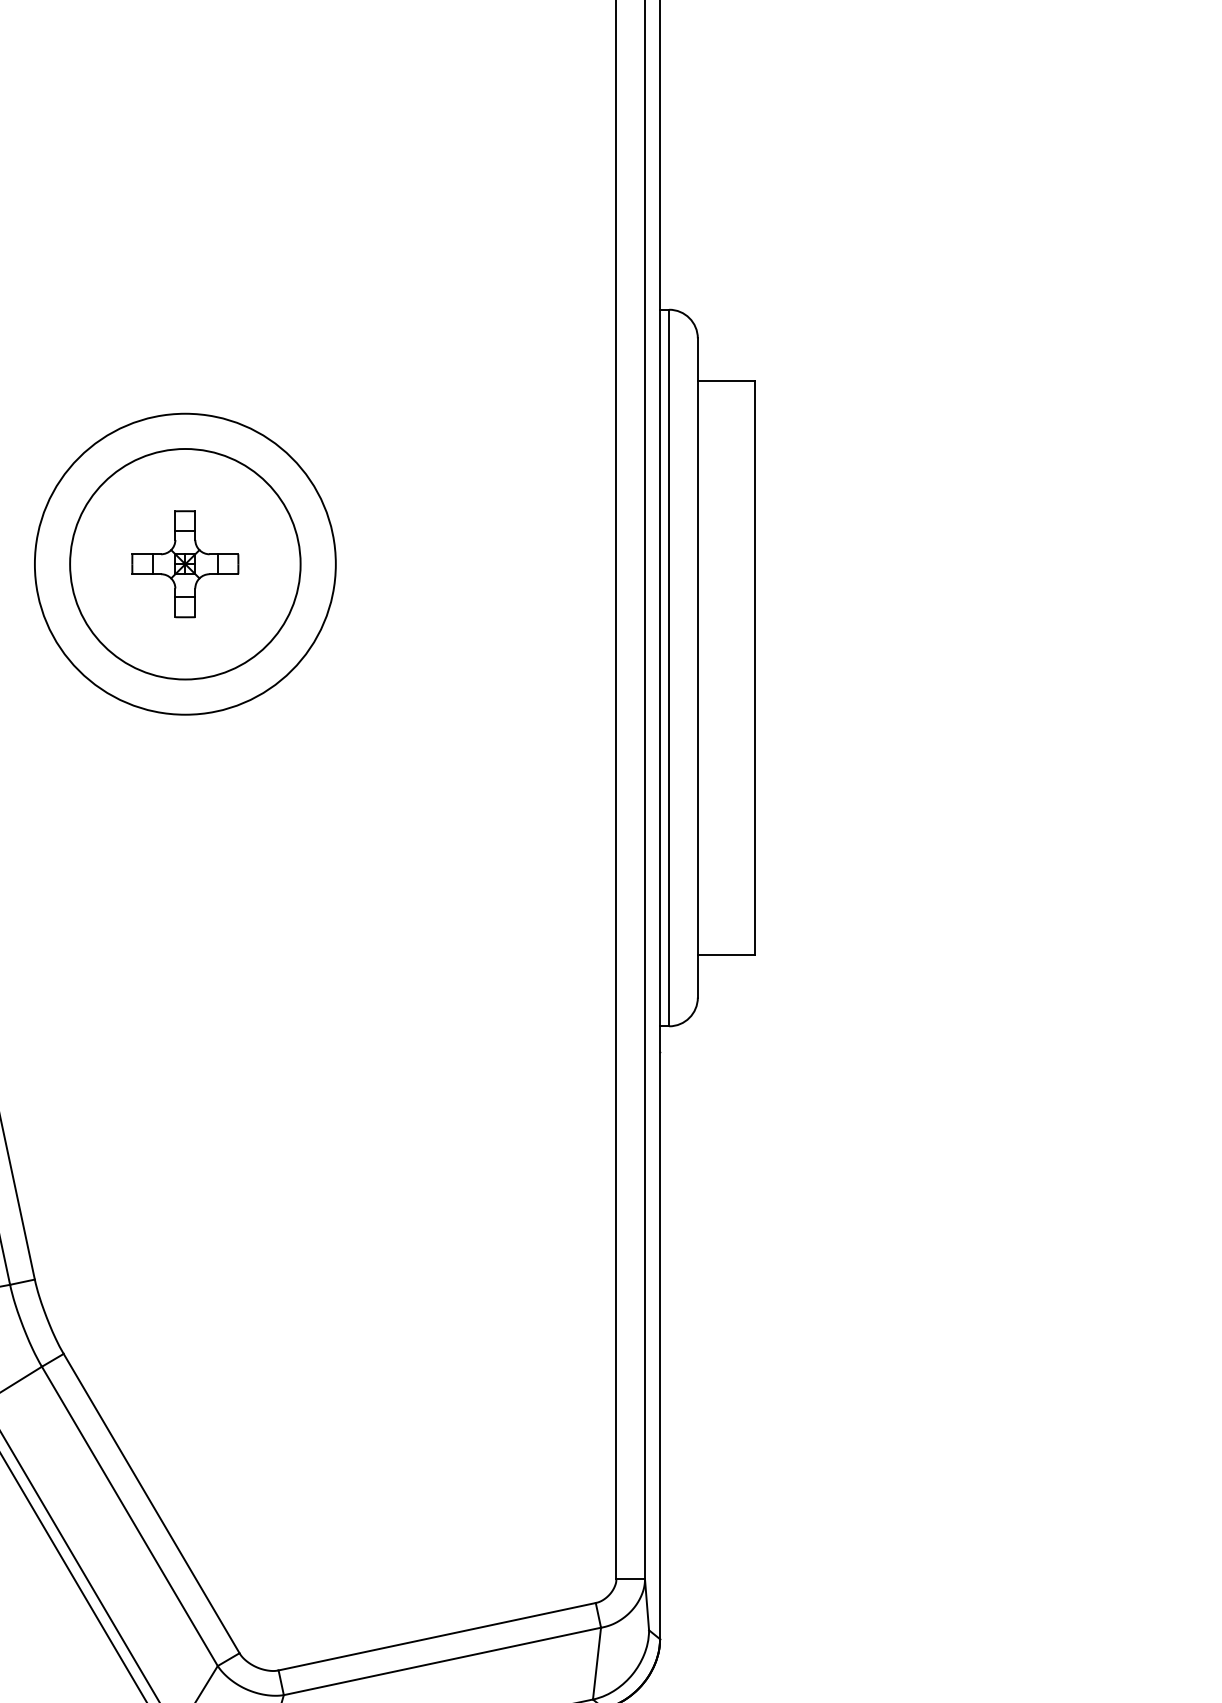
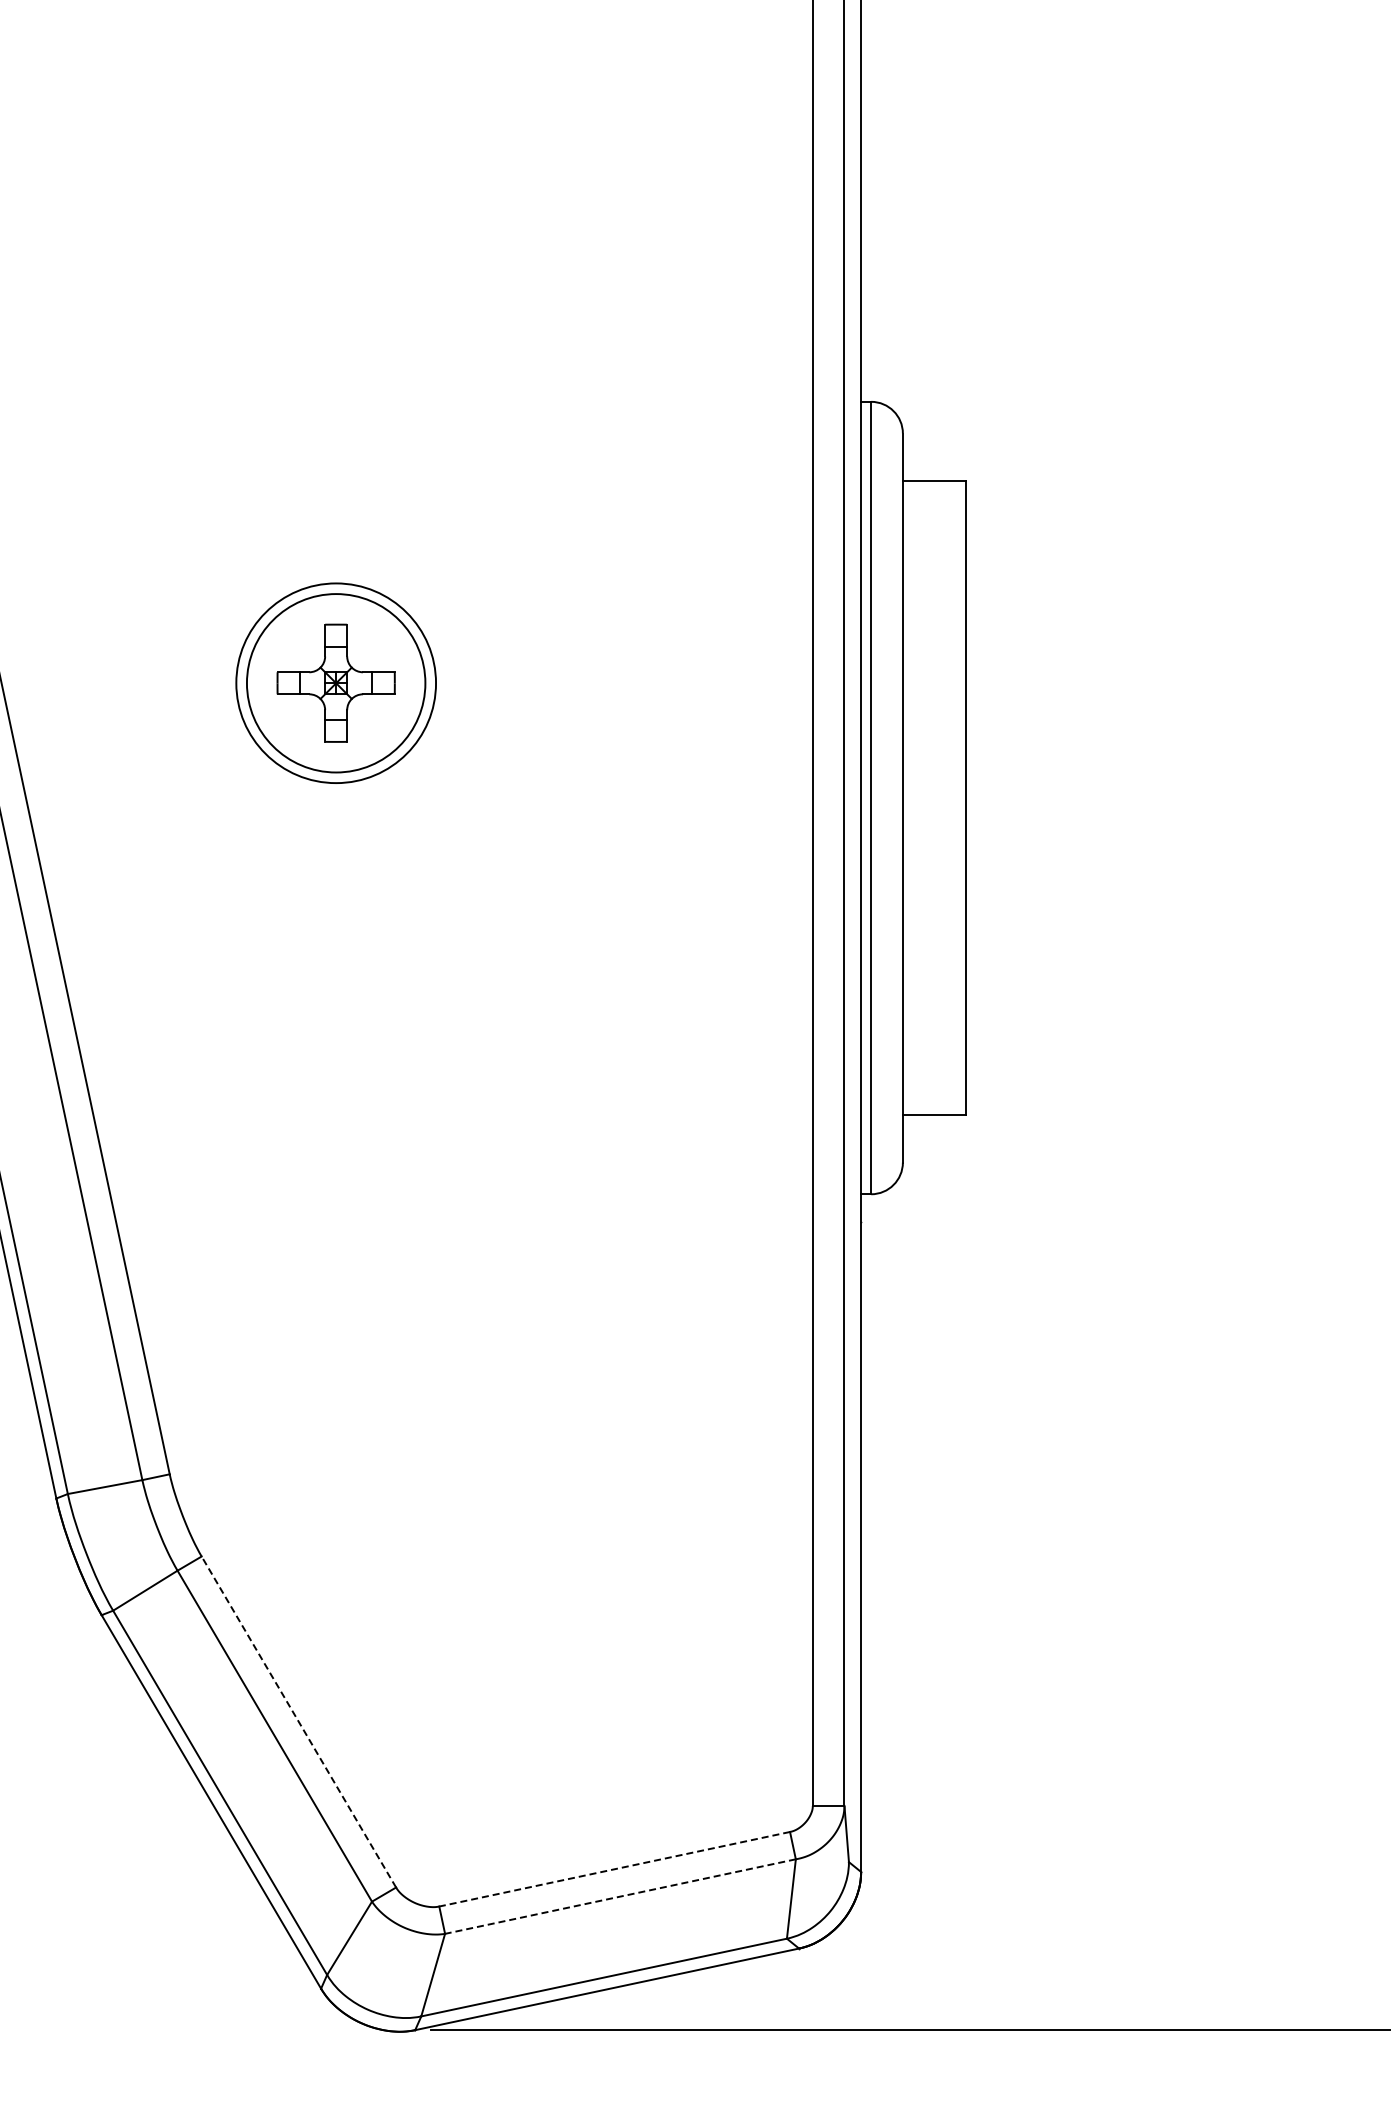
circle: (184, 563) -> (335, 682), size x0.6
circle: (184, 563) -> (335, 682), size x0.7
line: (151, 1504) -> (298, 1722), solid -> dashed
line: (437, 1636) -> (614, 1869), solid -> dashed
line: (441, 1661) -> (619, 1896), solid -> dashed

